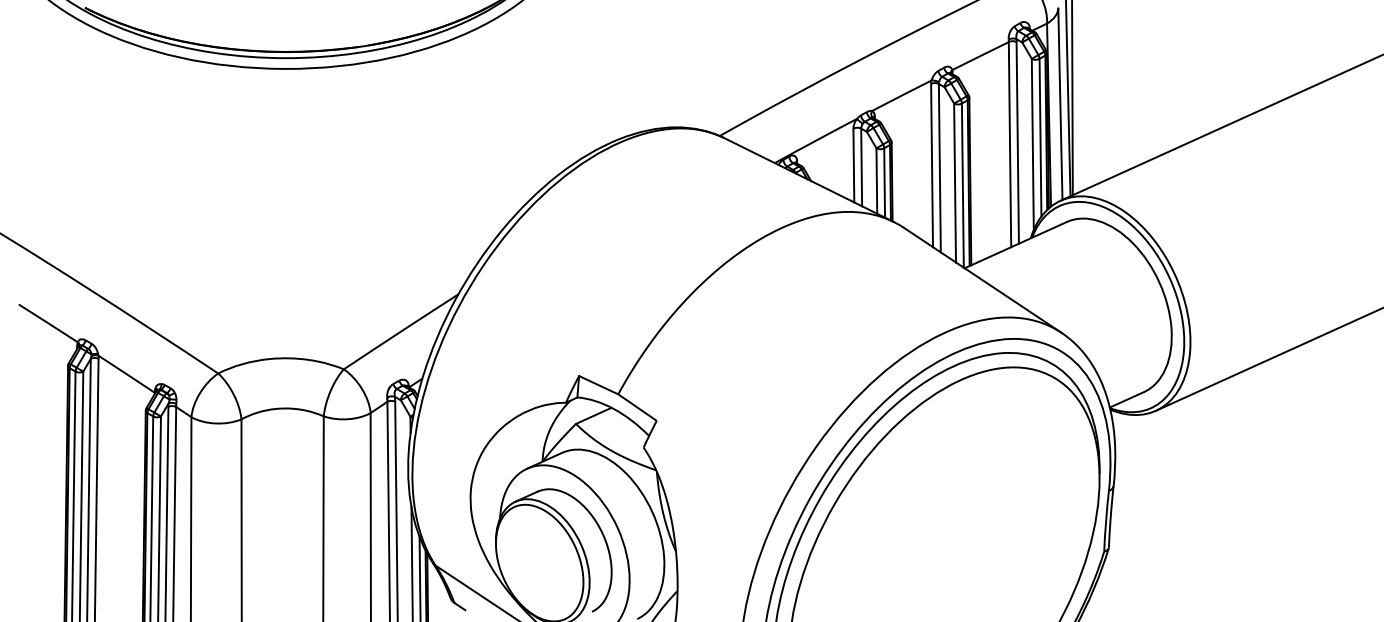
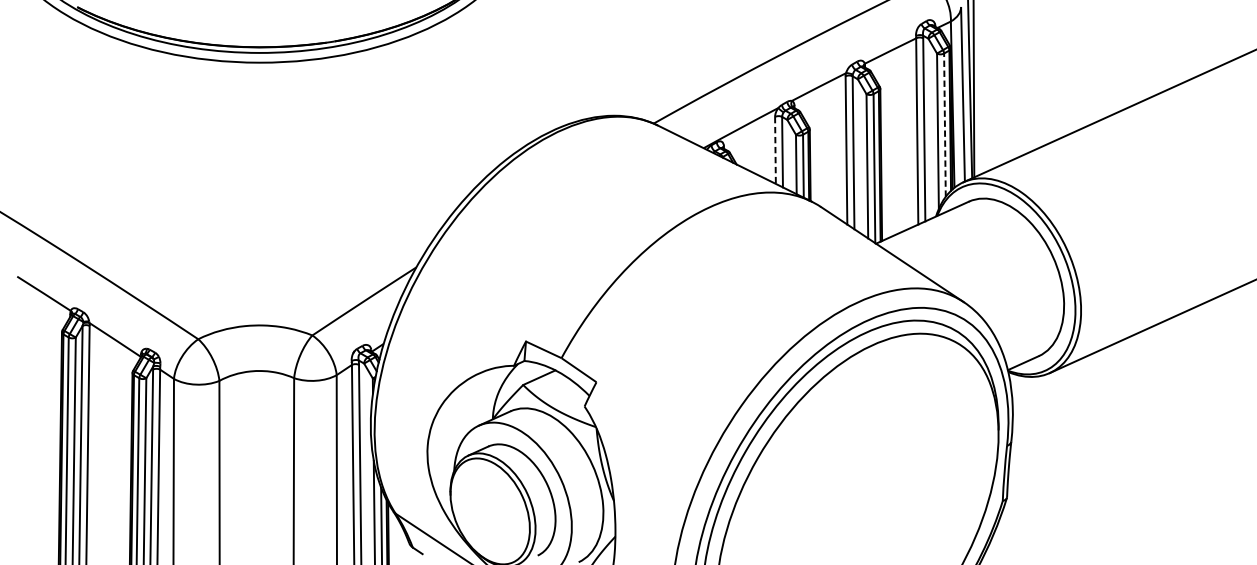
line: (1040, 137) -> (944, 124), solid -> dashed
line: (853, 165) -> (775, 150), solid -> dashed

